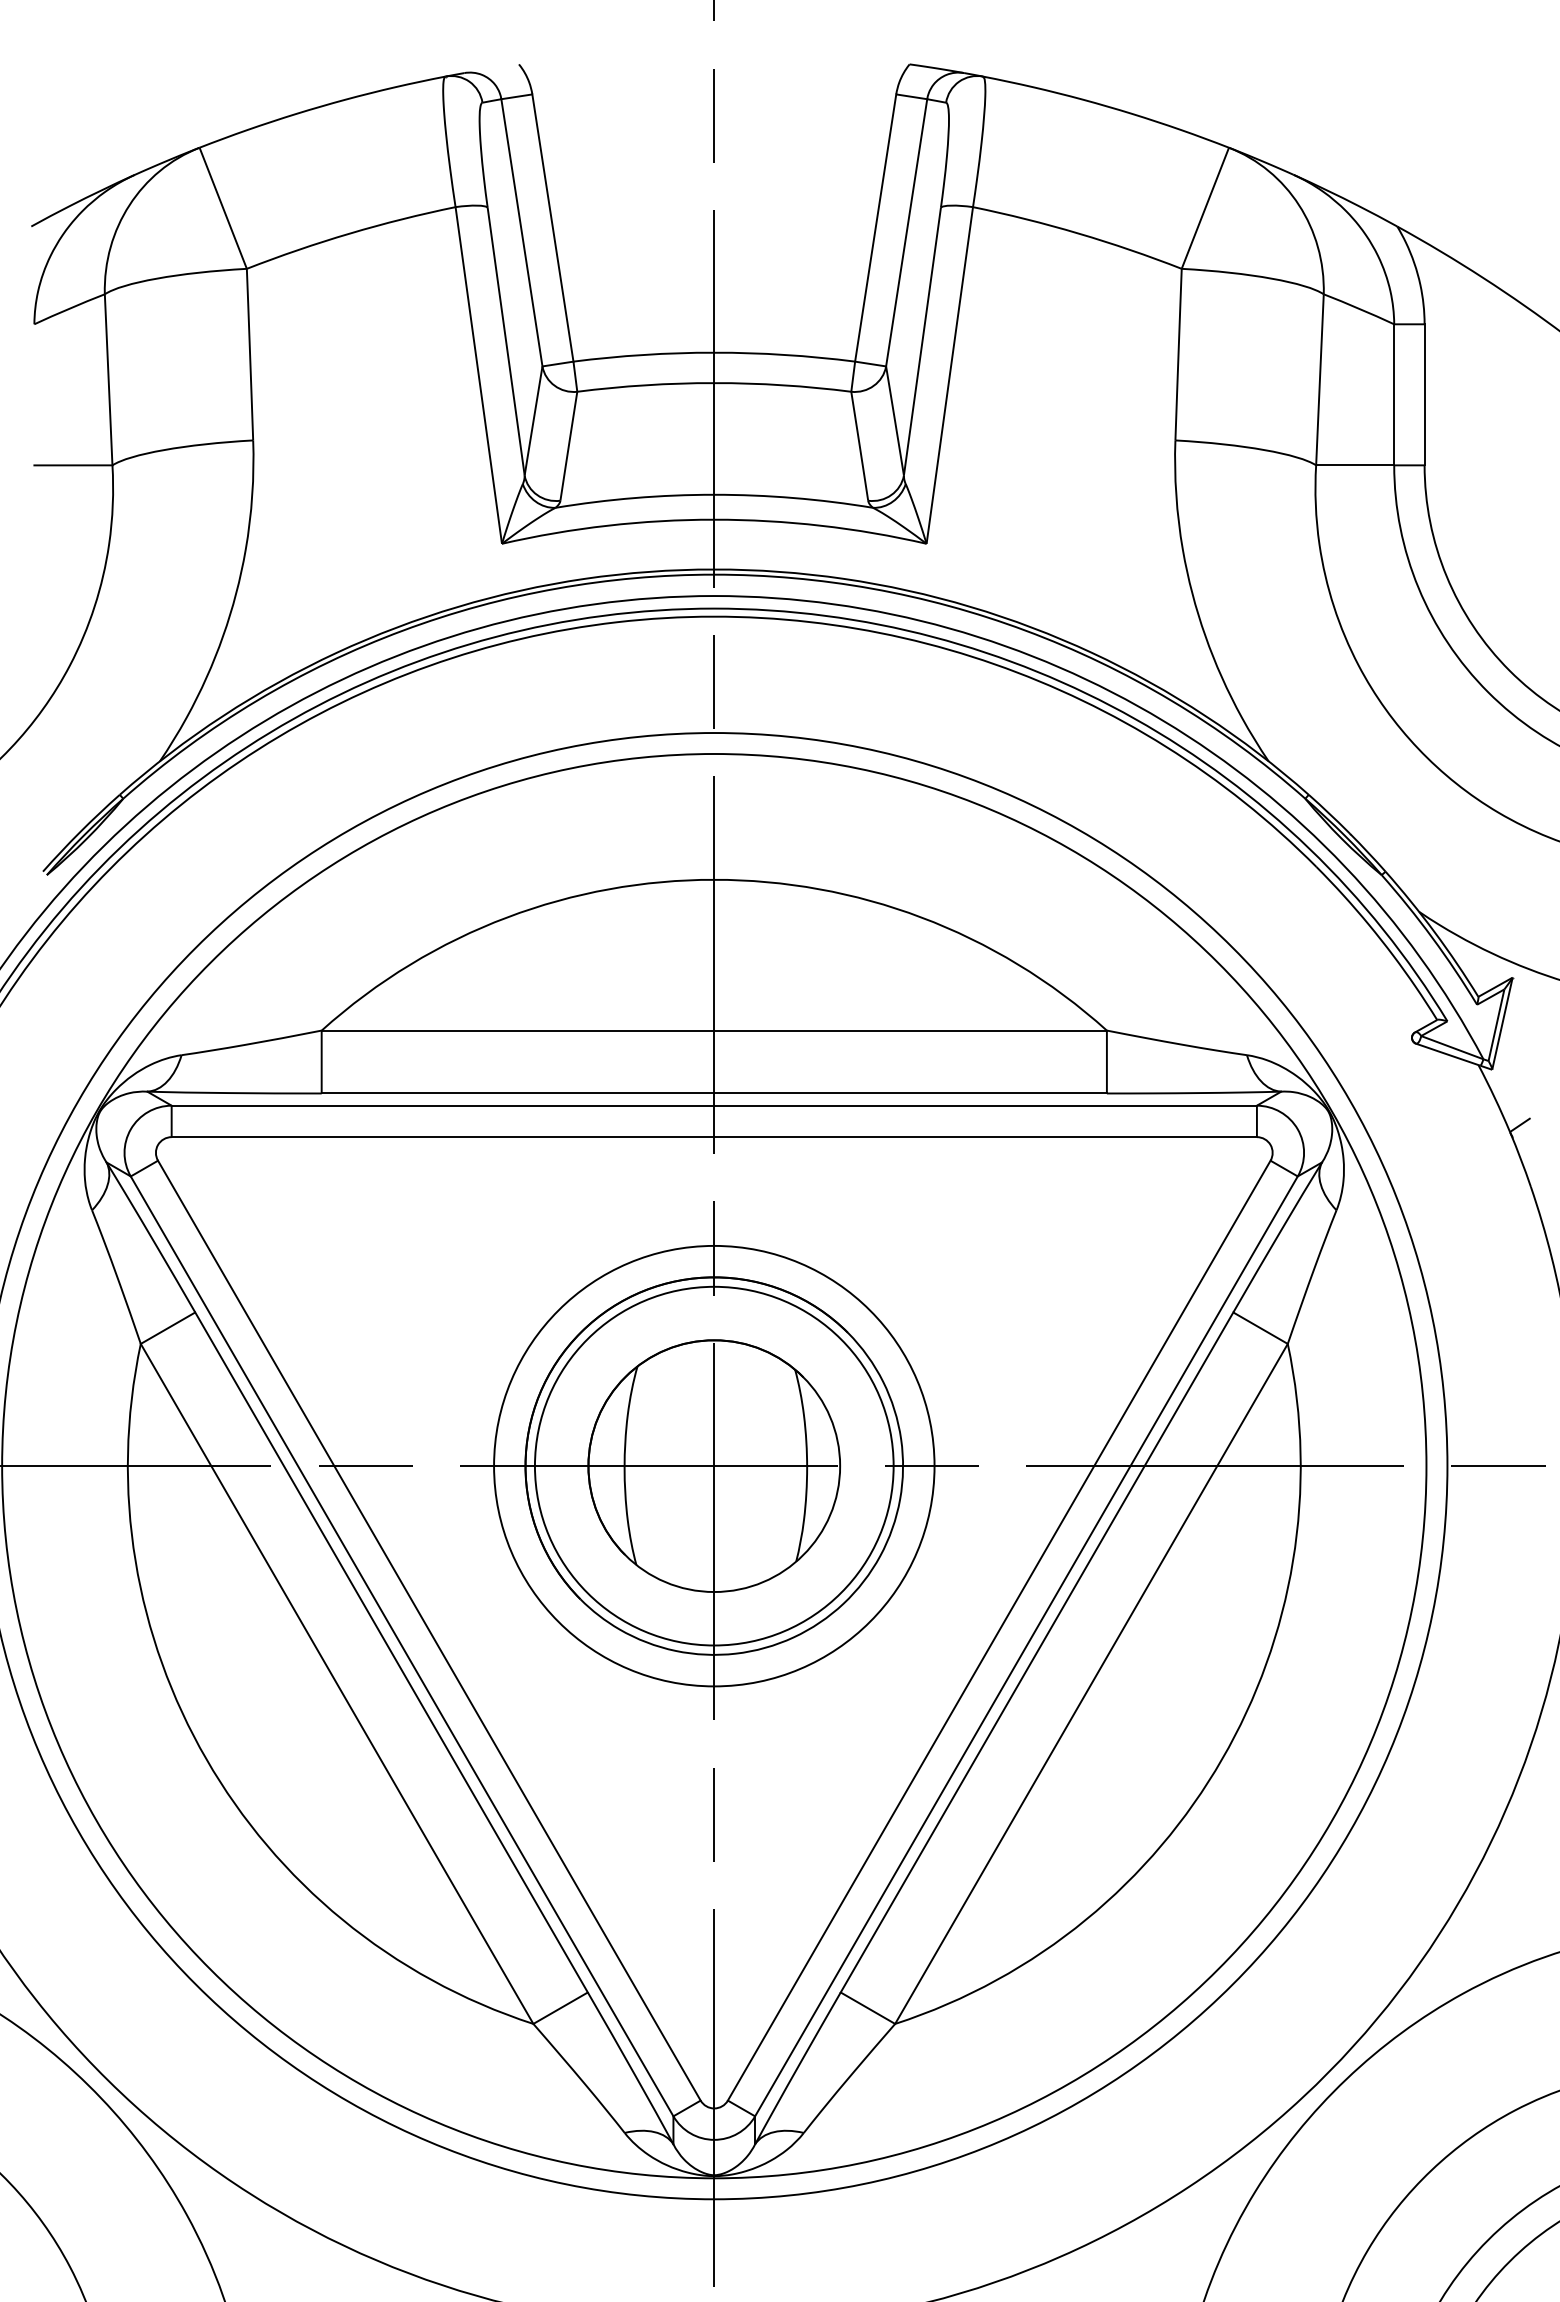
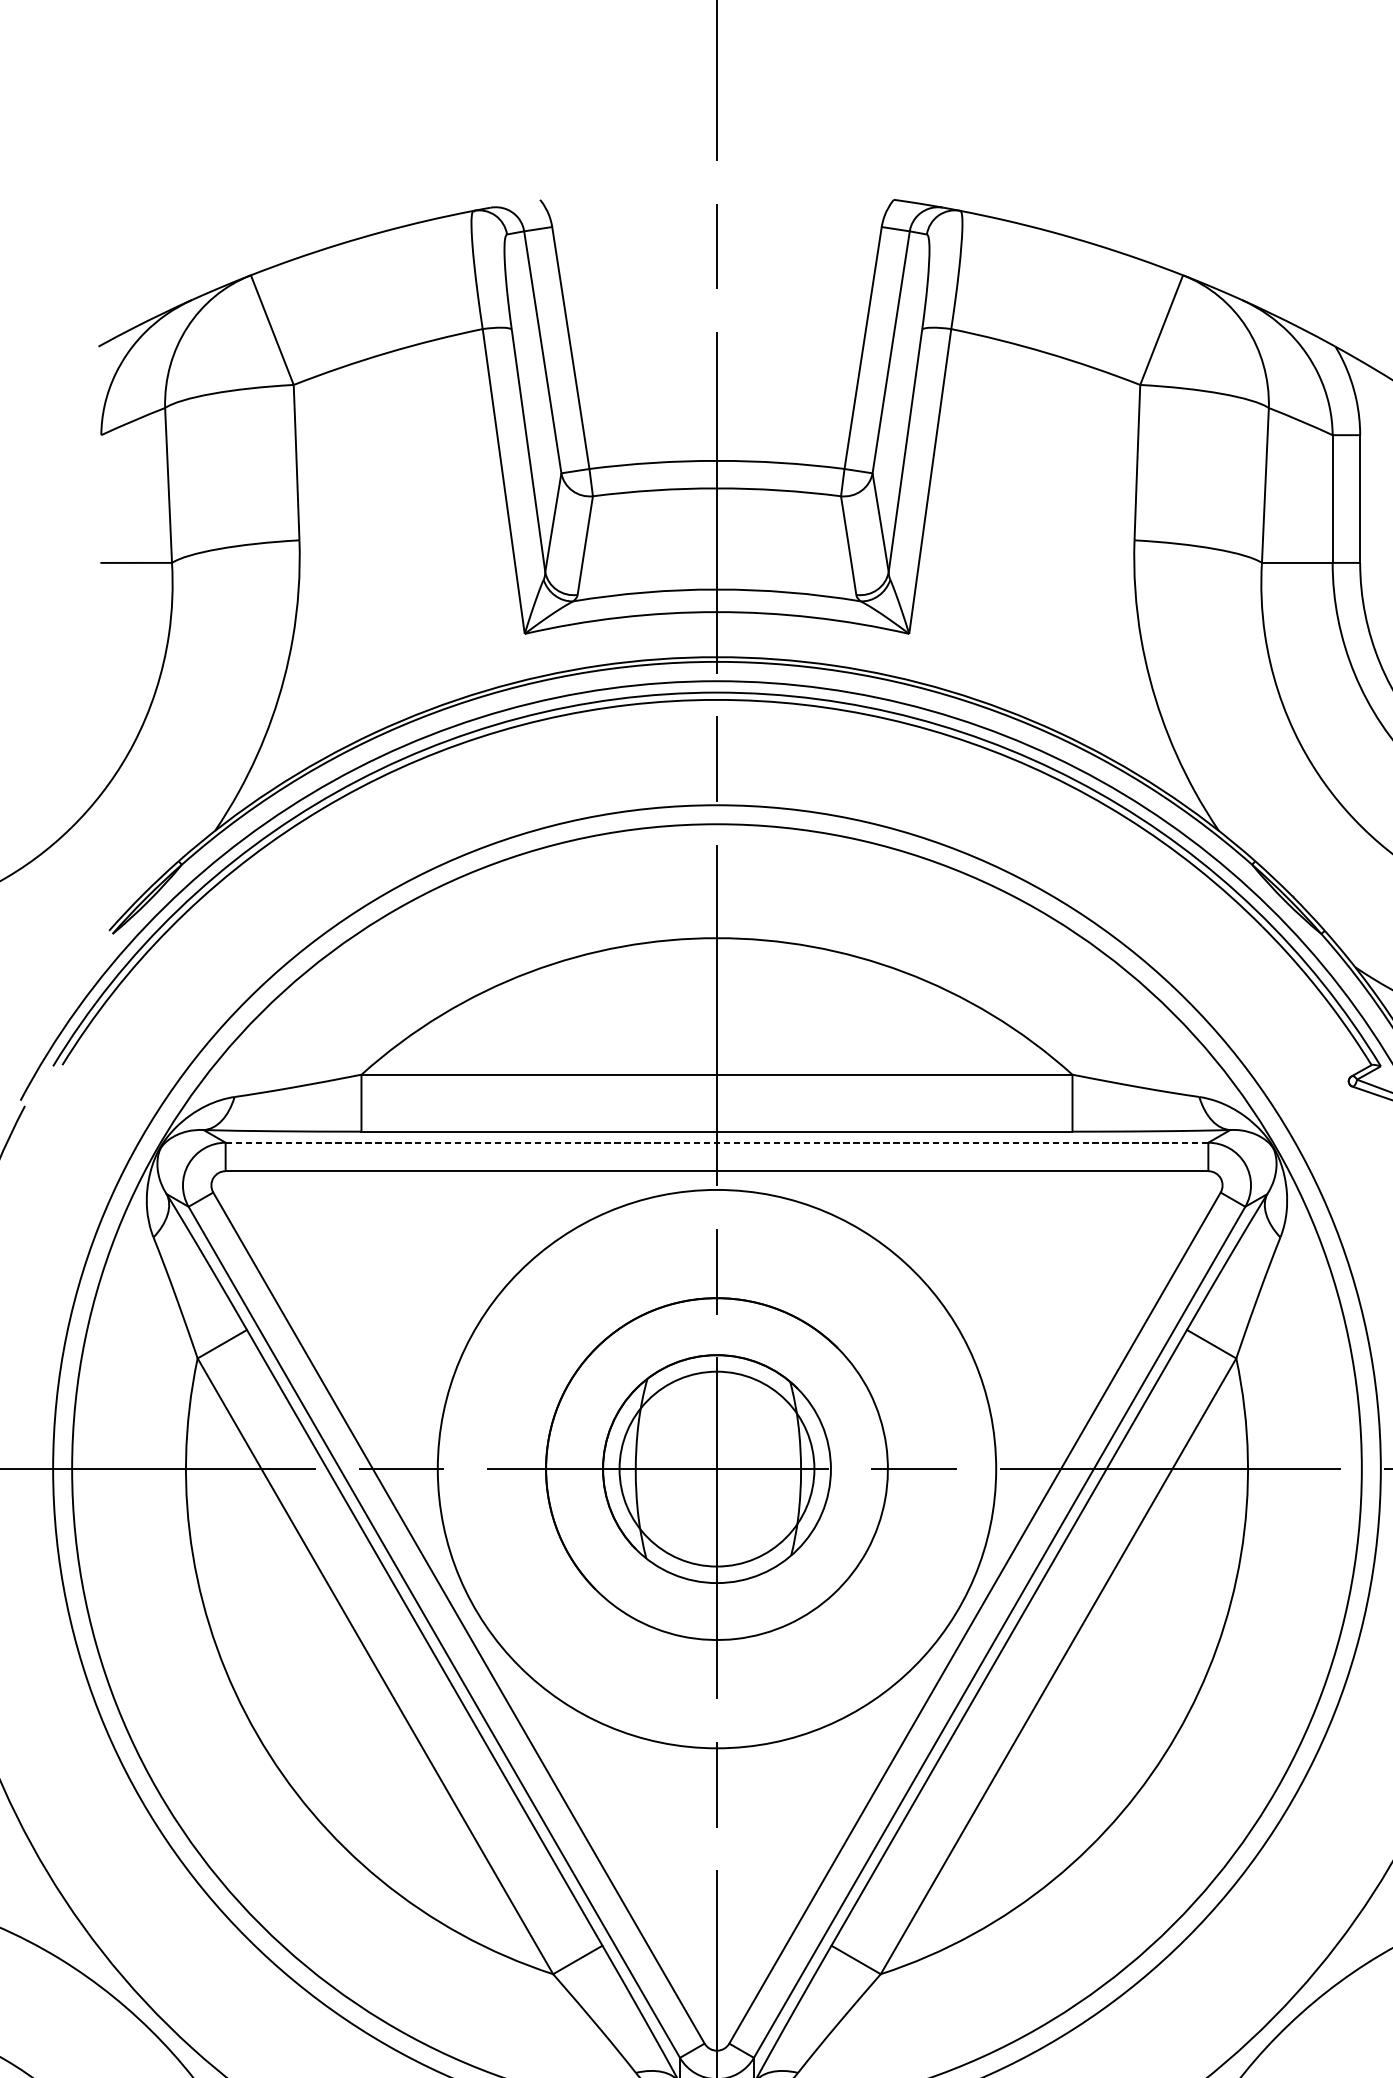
line: (714, 1105) -> (717, 1142), solid -> dashed
circle: (713, 1465) -> (716, 1468), size x0.6
circle: (714, 1465) -> (717, 1468), size x1.4

